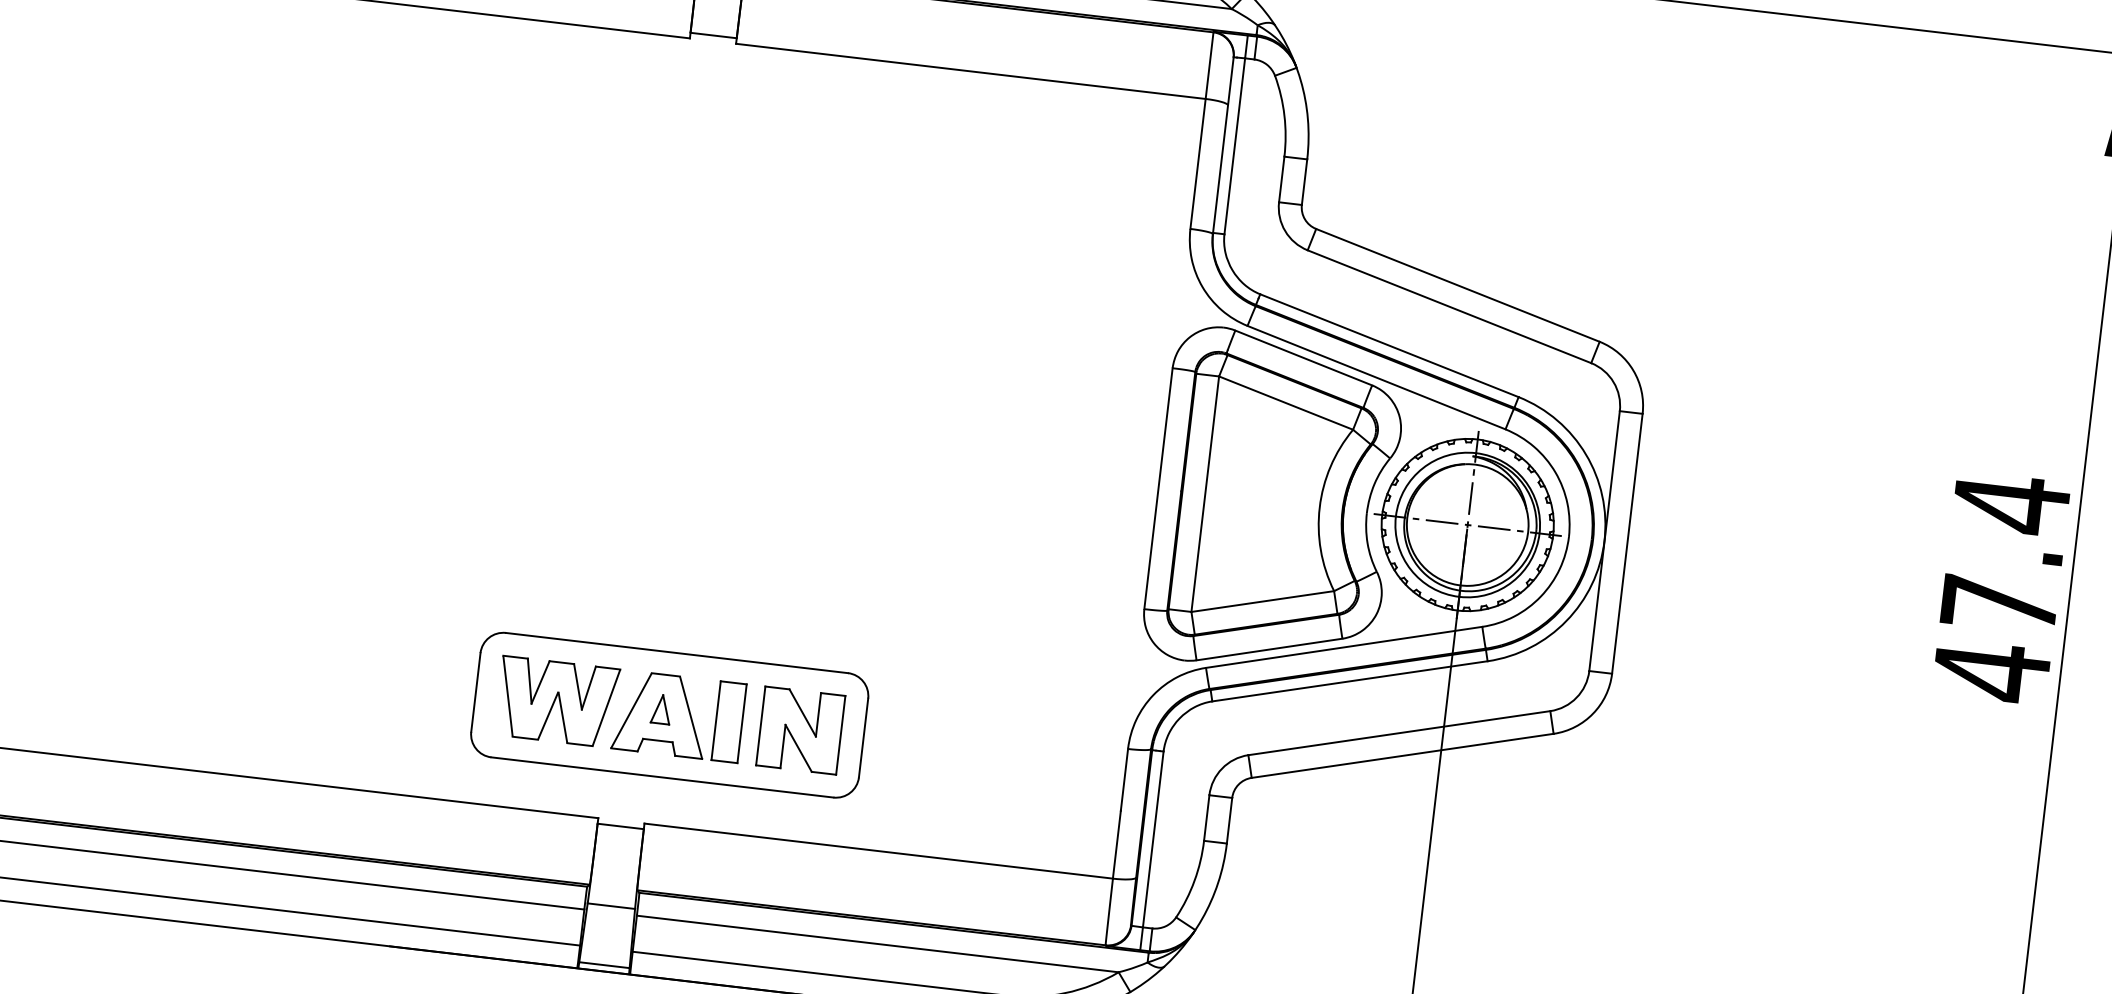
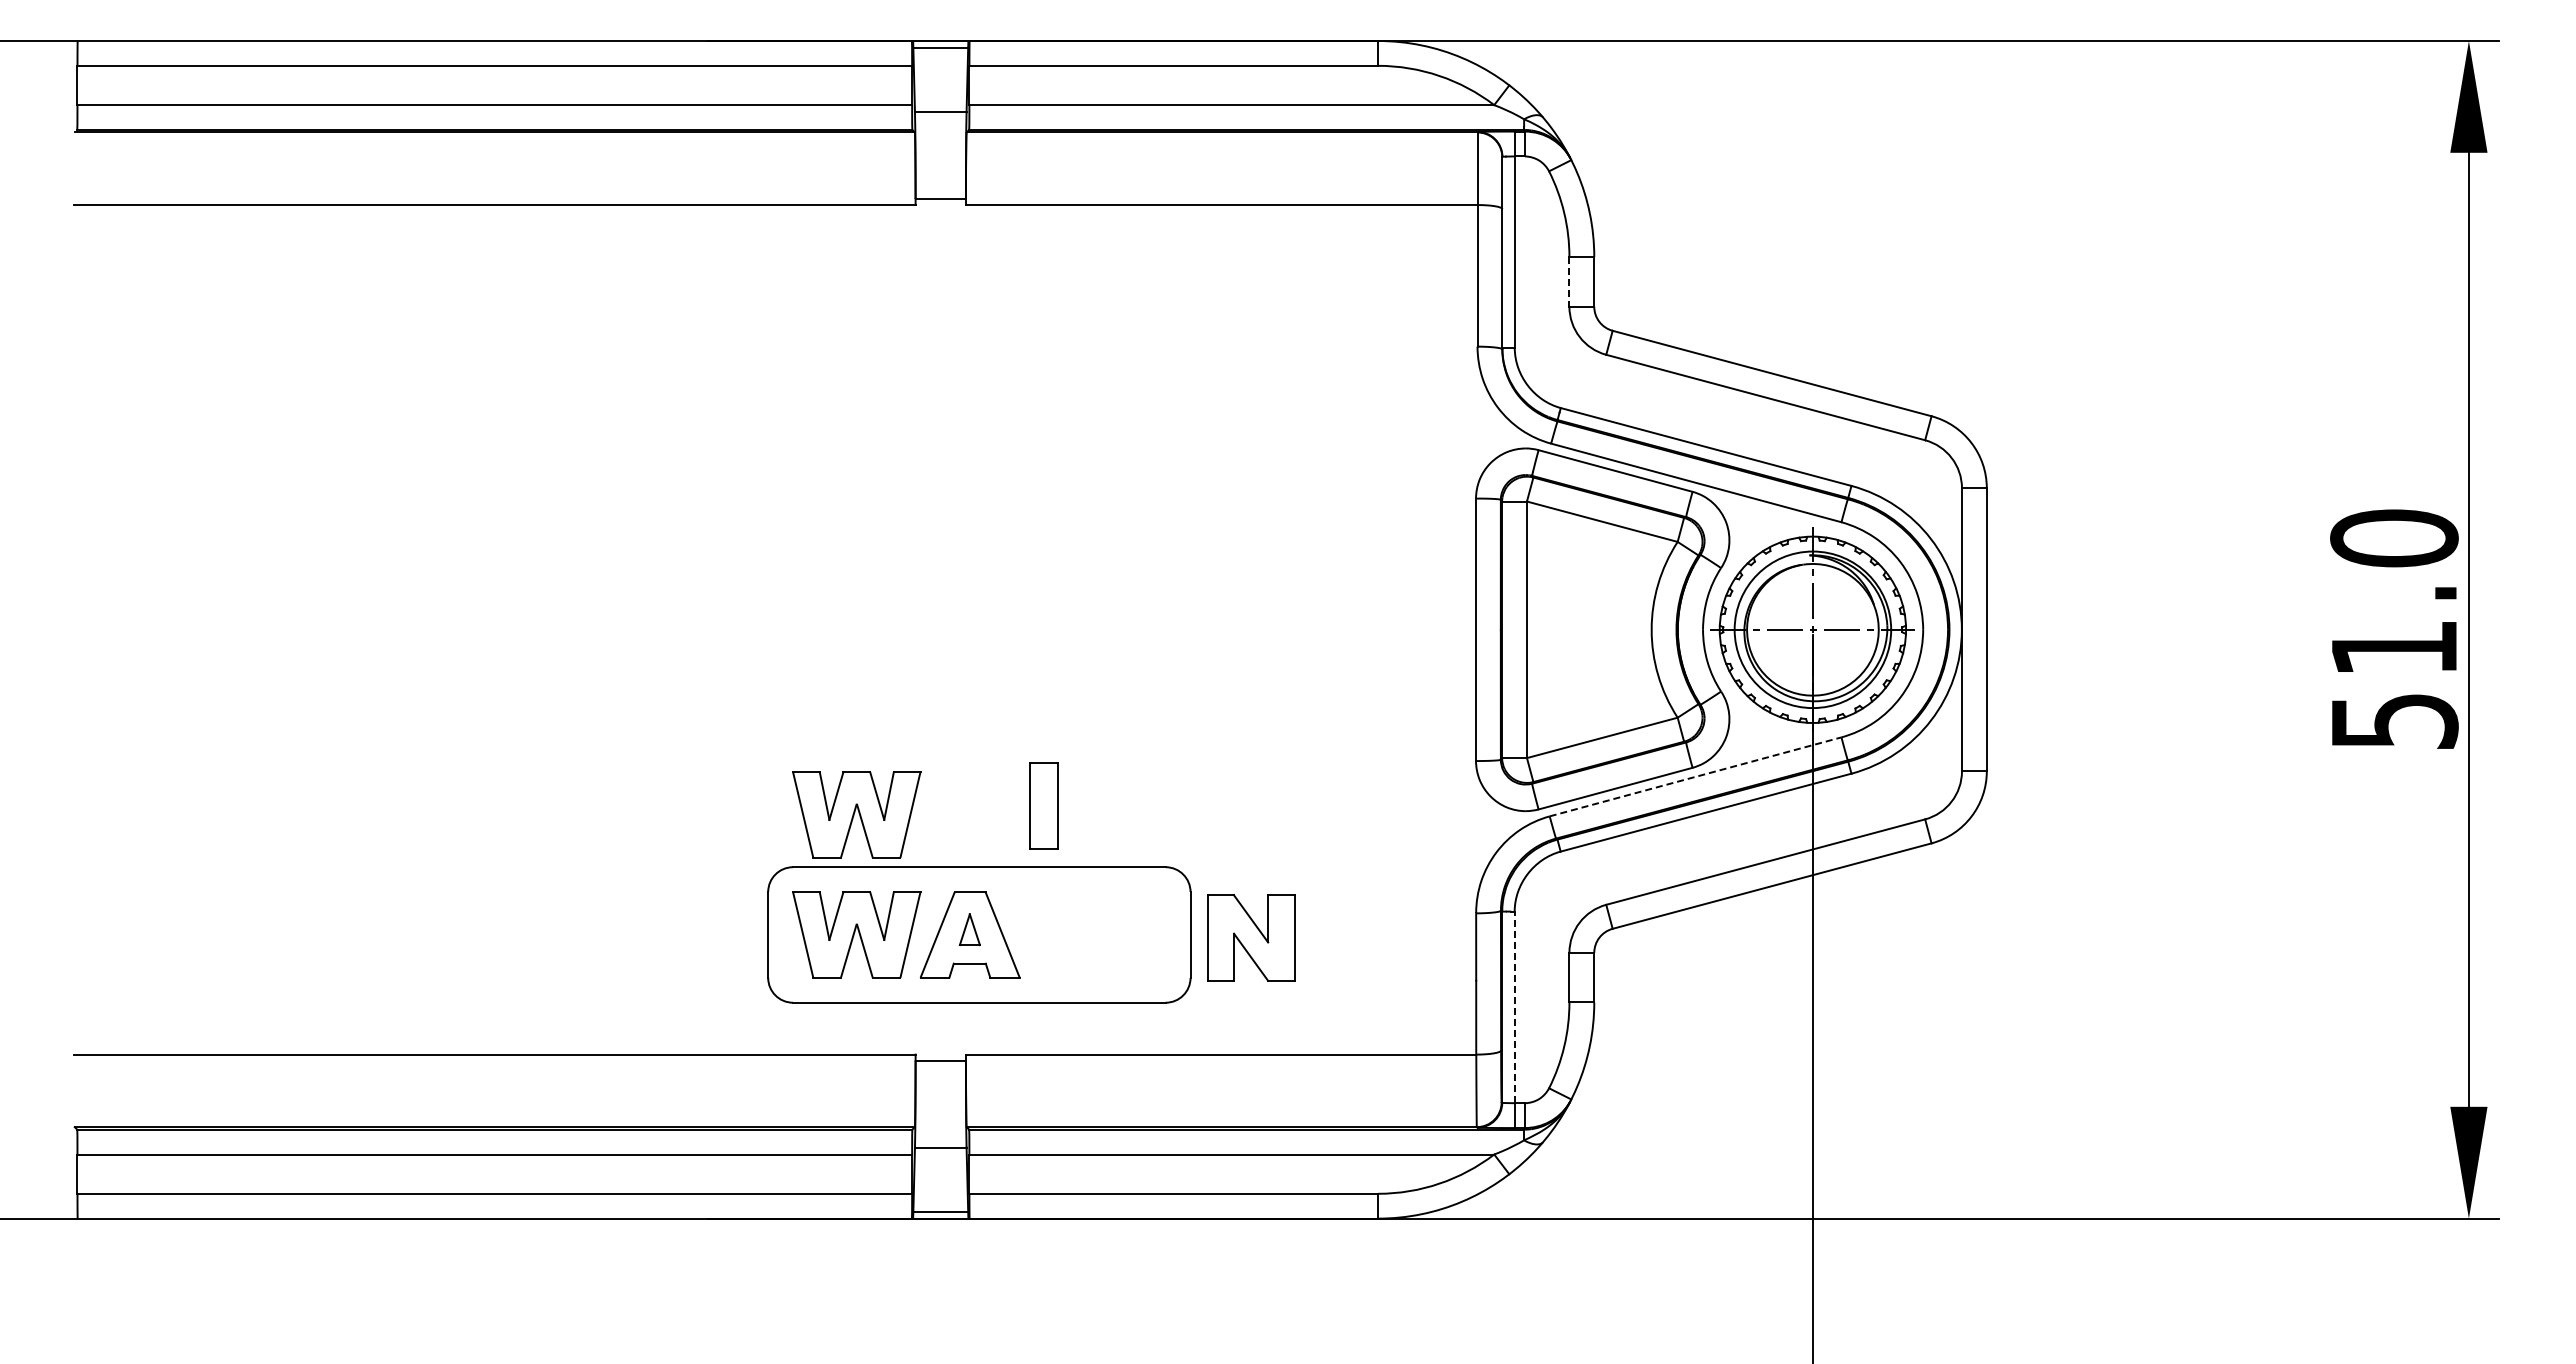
line: (1281, 179) -> (1569, 281), solid -> dashed
text: (2001, 588) -> (2394, 630), 47.4 -> 51.0
part: (569, 591) -> (856, 814), added
line: (1345, 647) -> (1696, 776), solid -> dashed
part: (728, 721) -> (1043, 805), moved
part: (801, 730) -> (1251, 937), moved
line: (1153, 839) -> (1514, 1007), solid -> dashed

